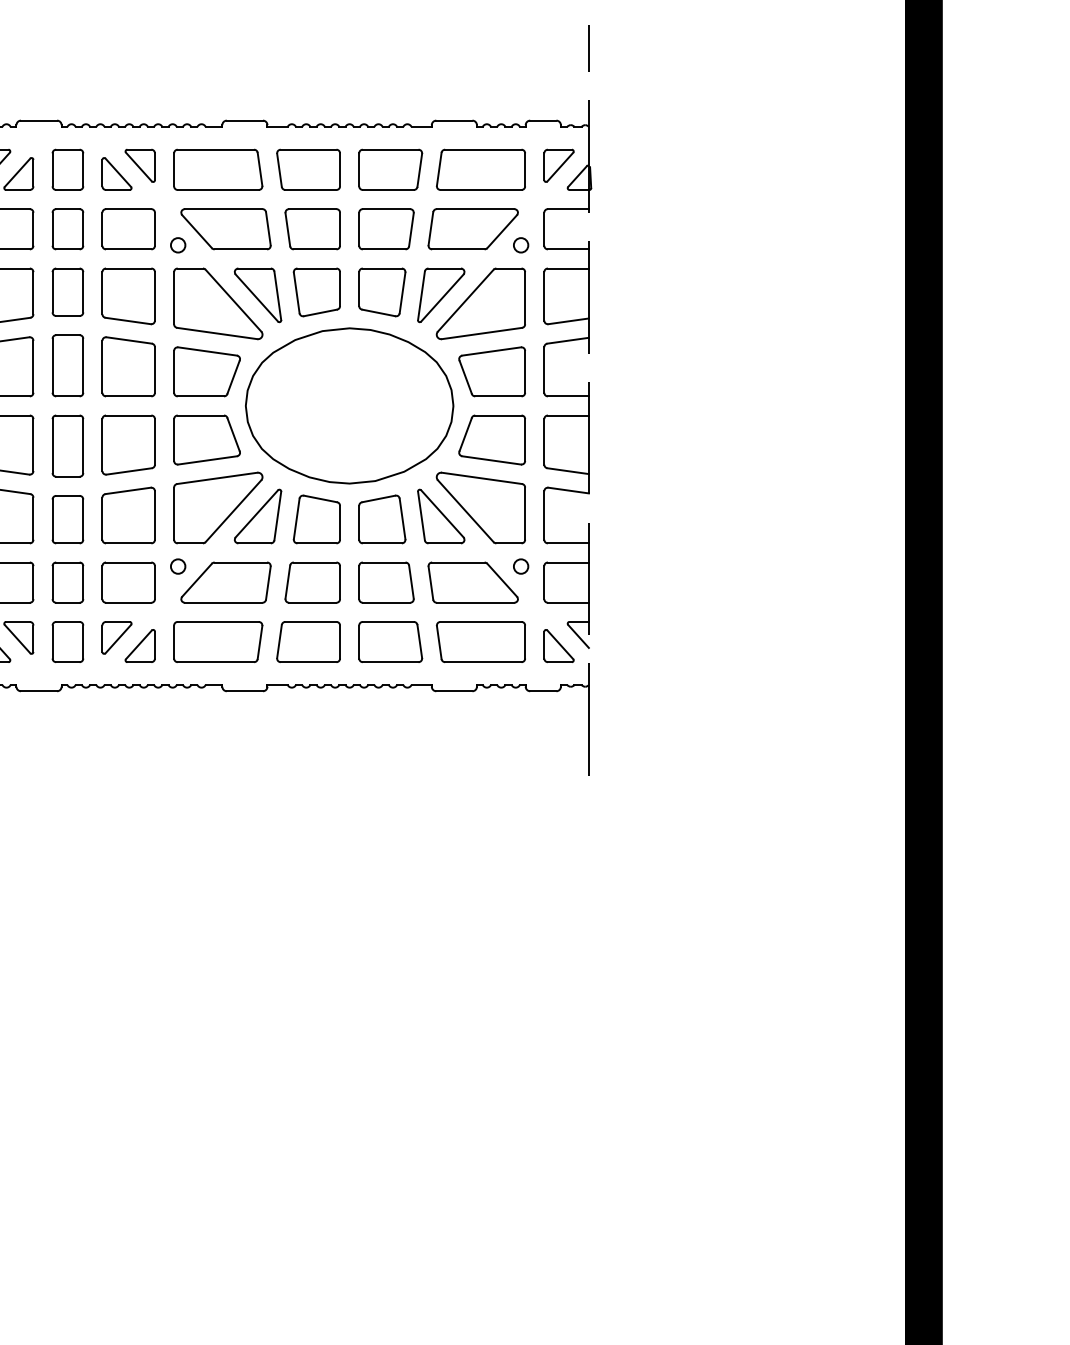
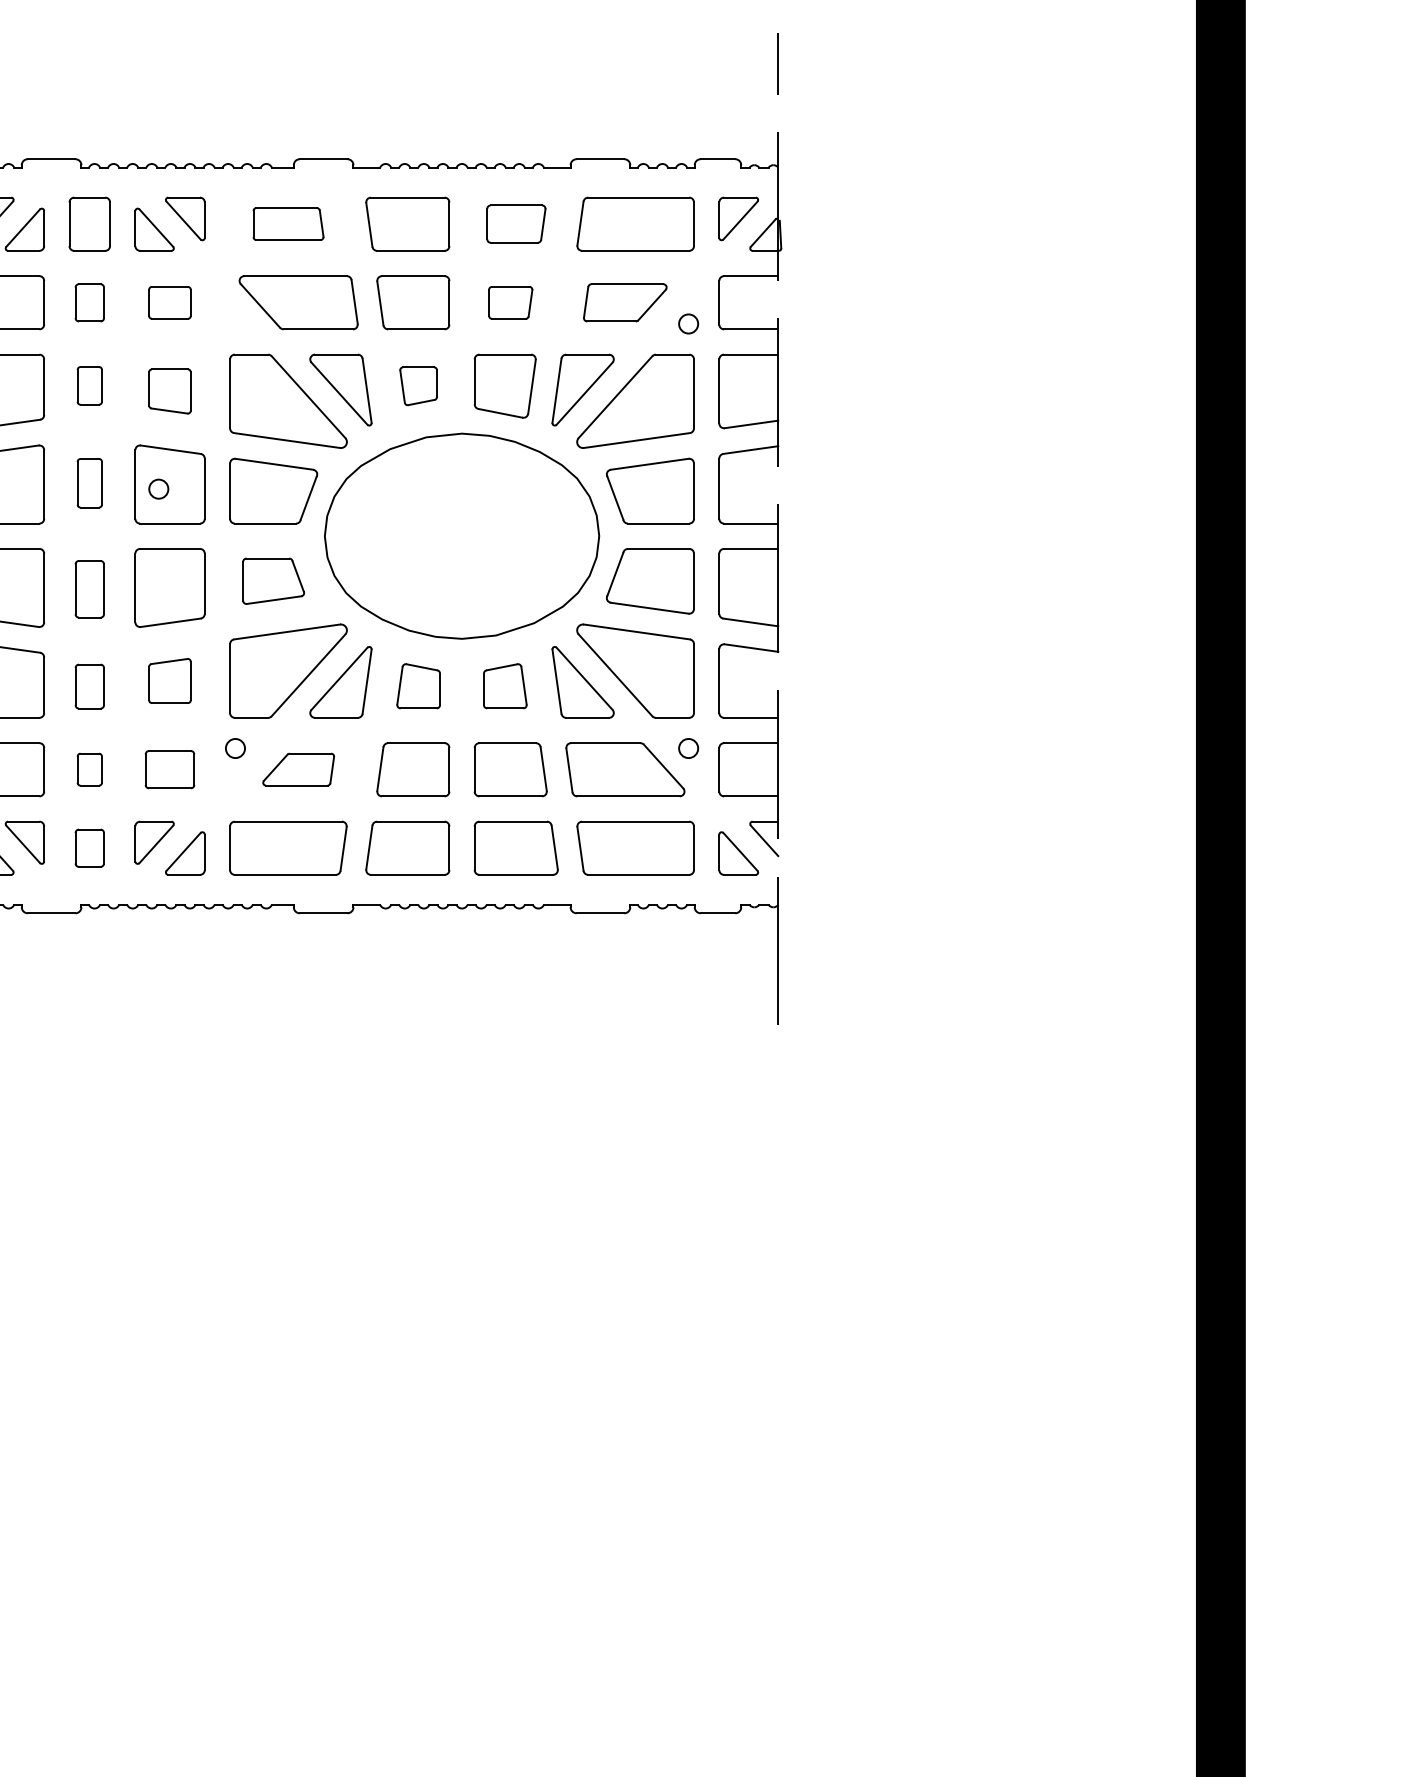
part: (218, 169) -> (288, 223), size x0.6
part: (390, 169) -> (516, 223), size x0.7
part: (67, 229) -> (89, 303), size x0.7
part: (128, 229) -> (169, 303), size x0.6
part: (386, 229) -> (510, 303), size x0.6
part: (472, 229) -> (624, 303), size x0.7
circle: (178, 245) -> (159, 489), moved
part: (67, 291) -> (89, 385), size x0.6
part: (316, 292) -> (418, 386), size x0.6
part: (128, 296) -> (169, 391), size x0.6
part: (67, 365) -> (89, 482), size x0.6
part: (206, 439) -> (272, 580), size x0.7
part: (67, 445) -> (89, 588), size x0.7
part: (128, 515) -> (169, 681), size x0.6
part: (67, 519) -> (89, 686), size x0.7
part: (316, 519) -> (418, 686), size x0.7
part: (382, 519) -> (505, 686), size x0.7
part: (67, 582) -> (89, 769), size x0.6
part: (128, 582) -> (169, 769), size x0.7
part: (225, 582) -> (297, 769), size x0.6
part: (67, 641) -> (89, 847), size x0.7

